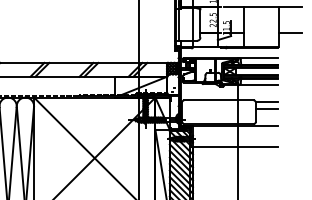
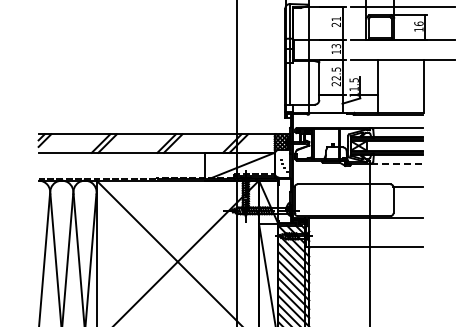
line: (290, 33) -> (439, 94), removed
line: (258, 84) -> (397, 163), solid -> dashed
line: (267, 108) -> (408, 195), removed

